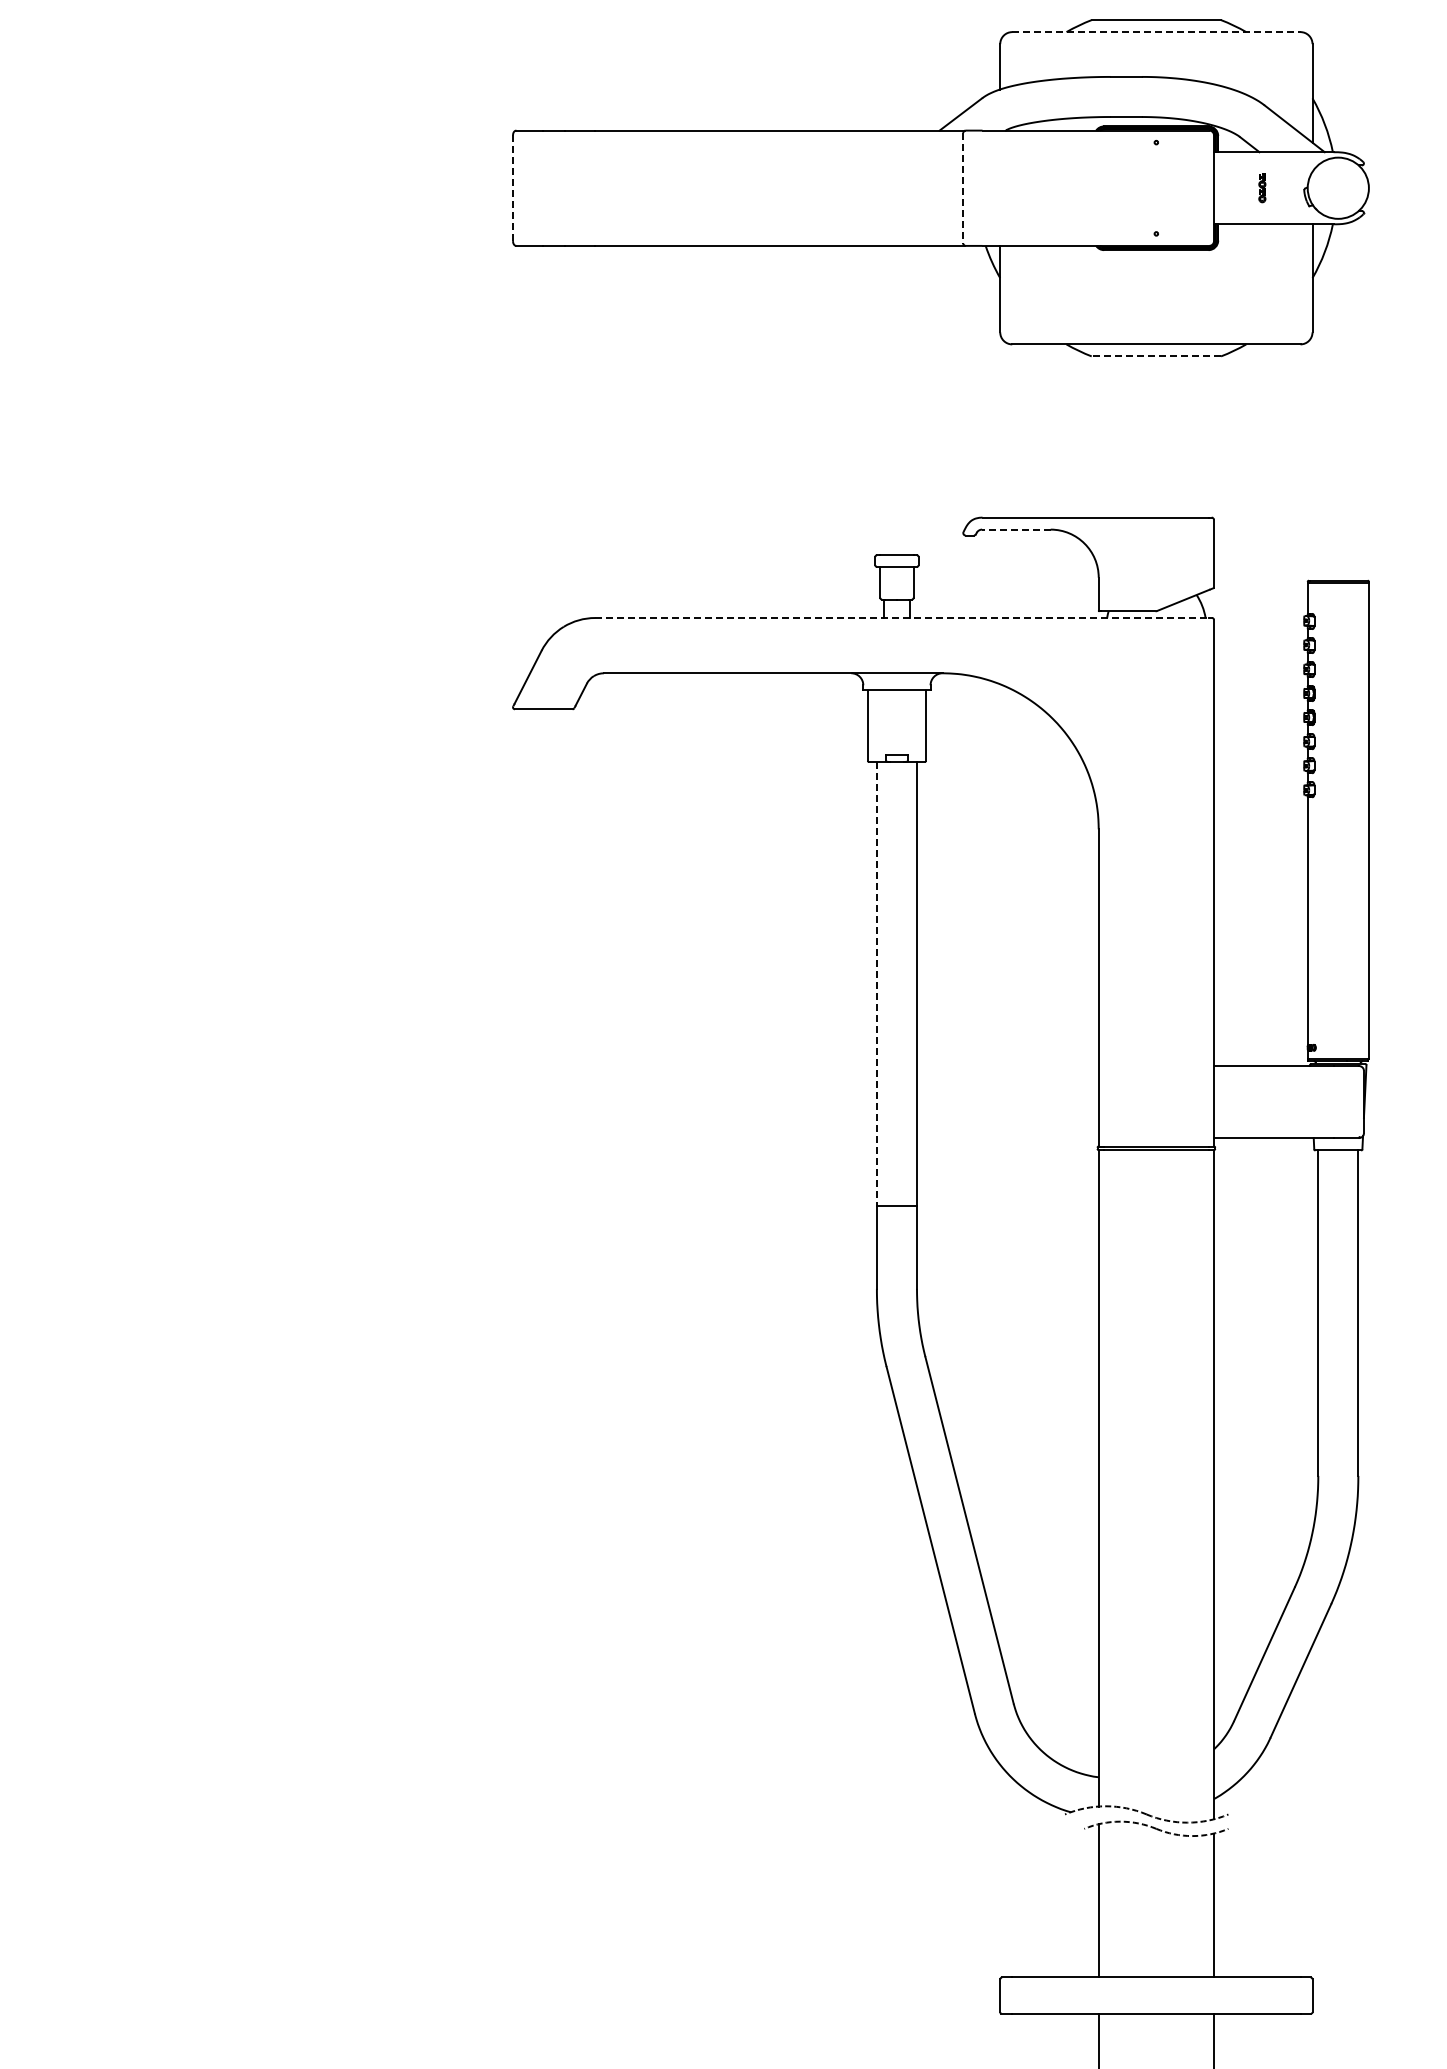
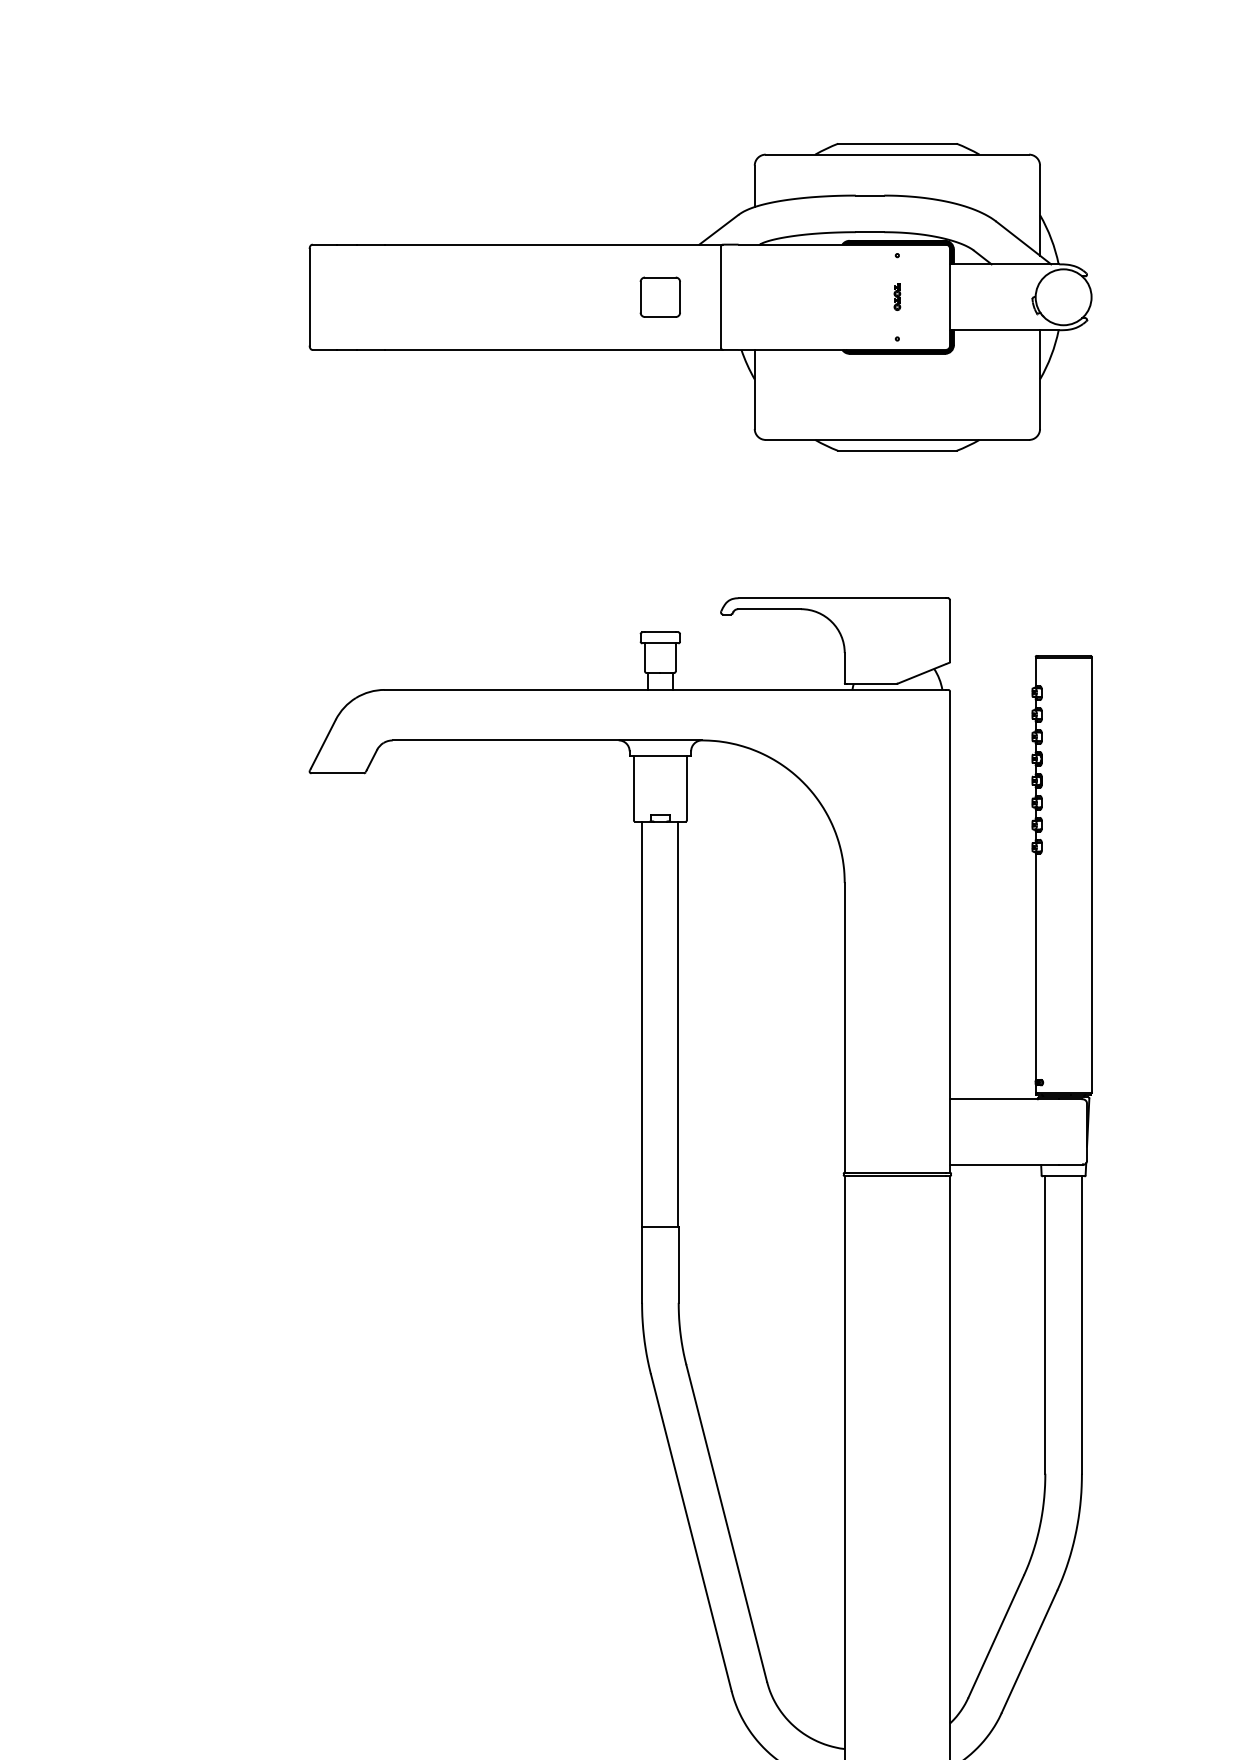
line: (1156, 32) -> (897, 155), dashed -> solid
part: (896, 187) -> (659, 296), added
line: (513, 188) -> (310, 297), dashed -> solid
line: (963, 188) -> (721, 297), dashed -> solid
part: (1262, 188) -> (897, 297), moved
line: (1156, 356) -> (897, 451), dashed -> solid
line: (1015, 529) -> (768, 609), dashed -> solid
line: (902, 618) -> (665, 690), dashed -> solid
line: (877, 984) -> (642, 1024), dashed -> solid

